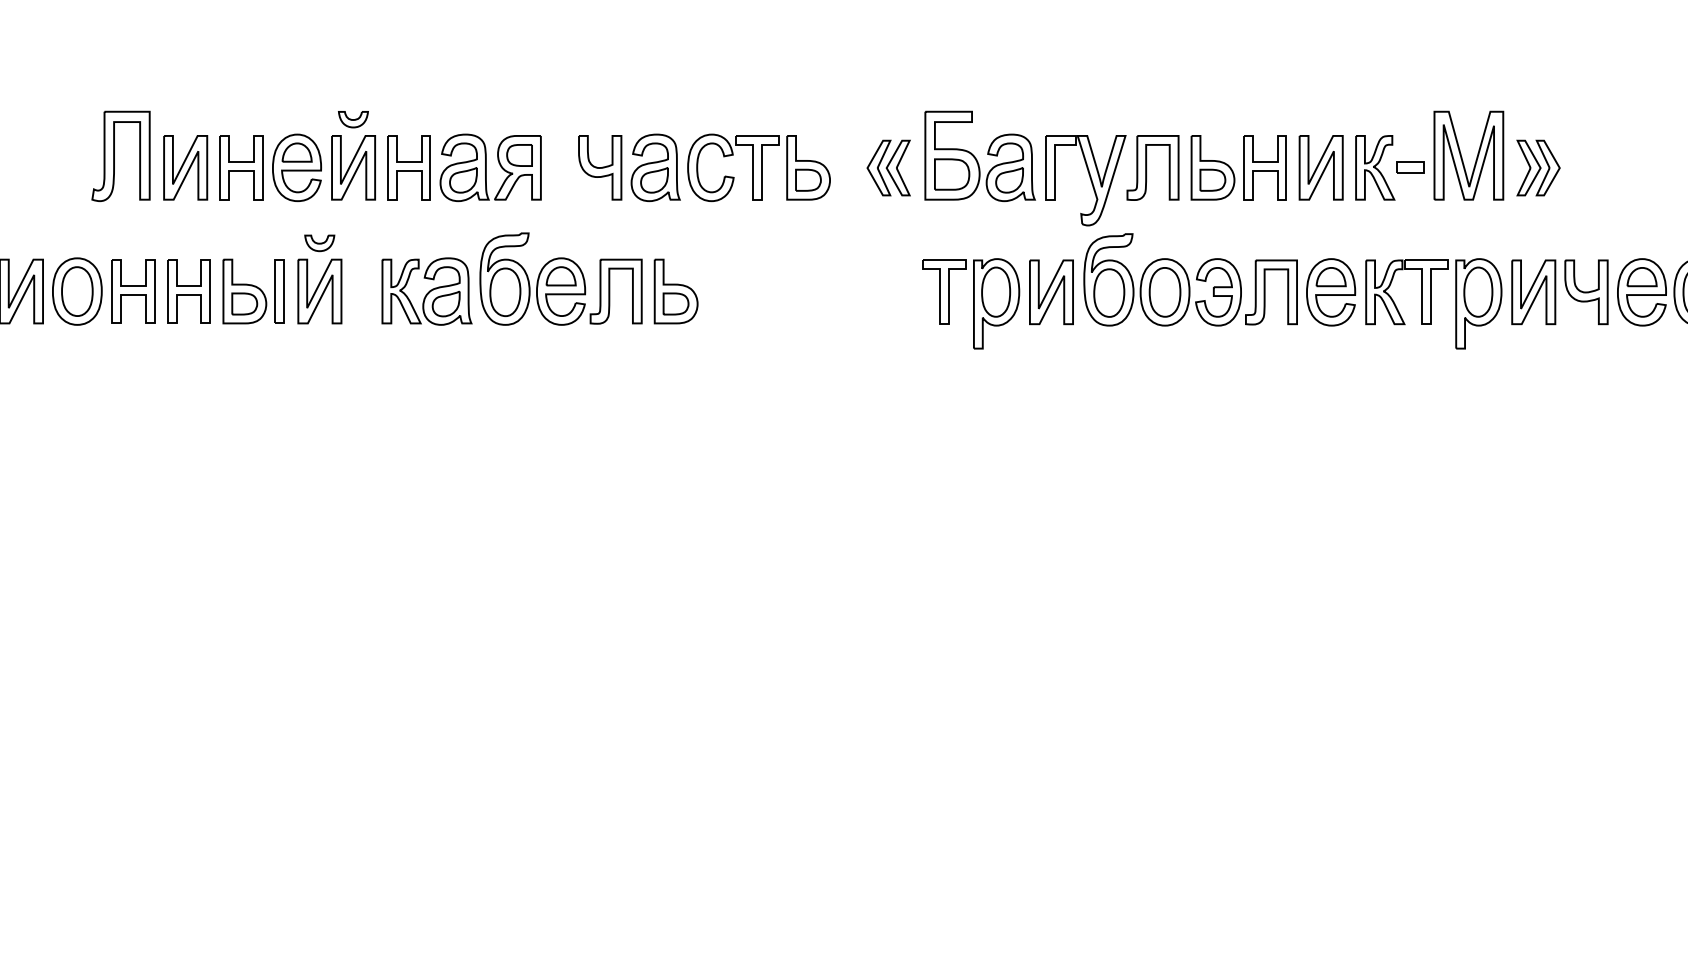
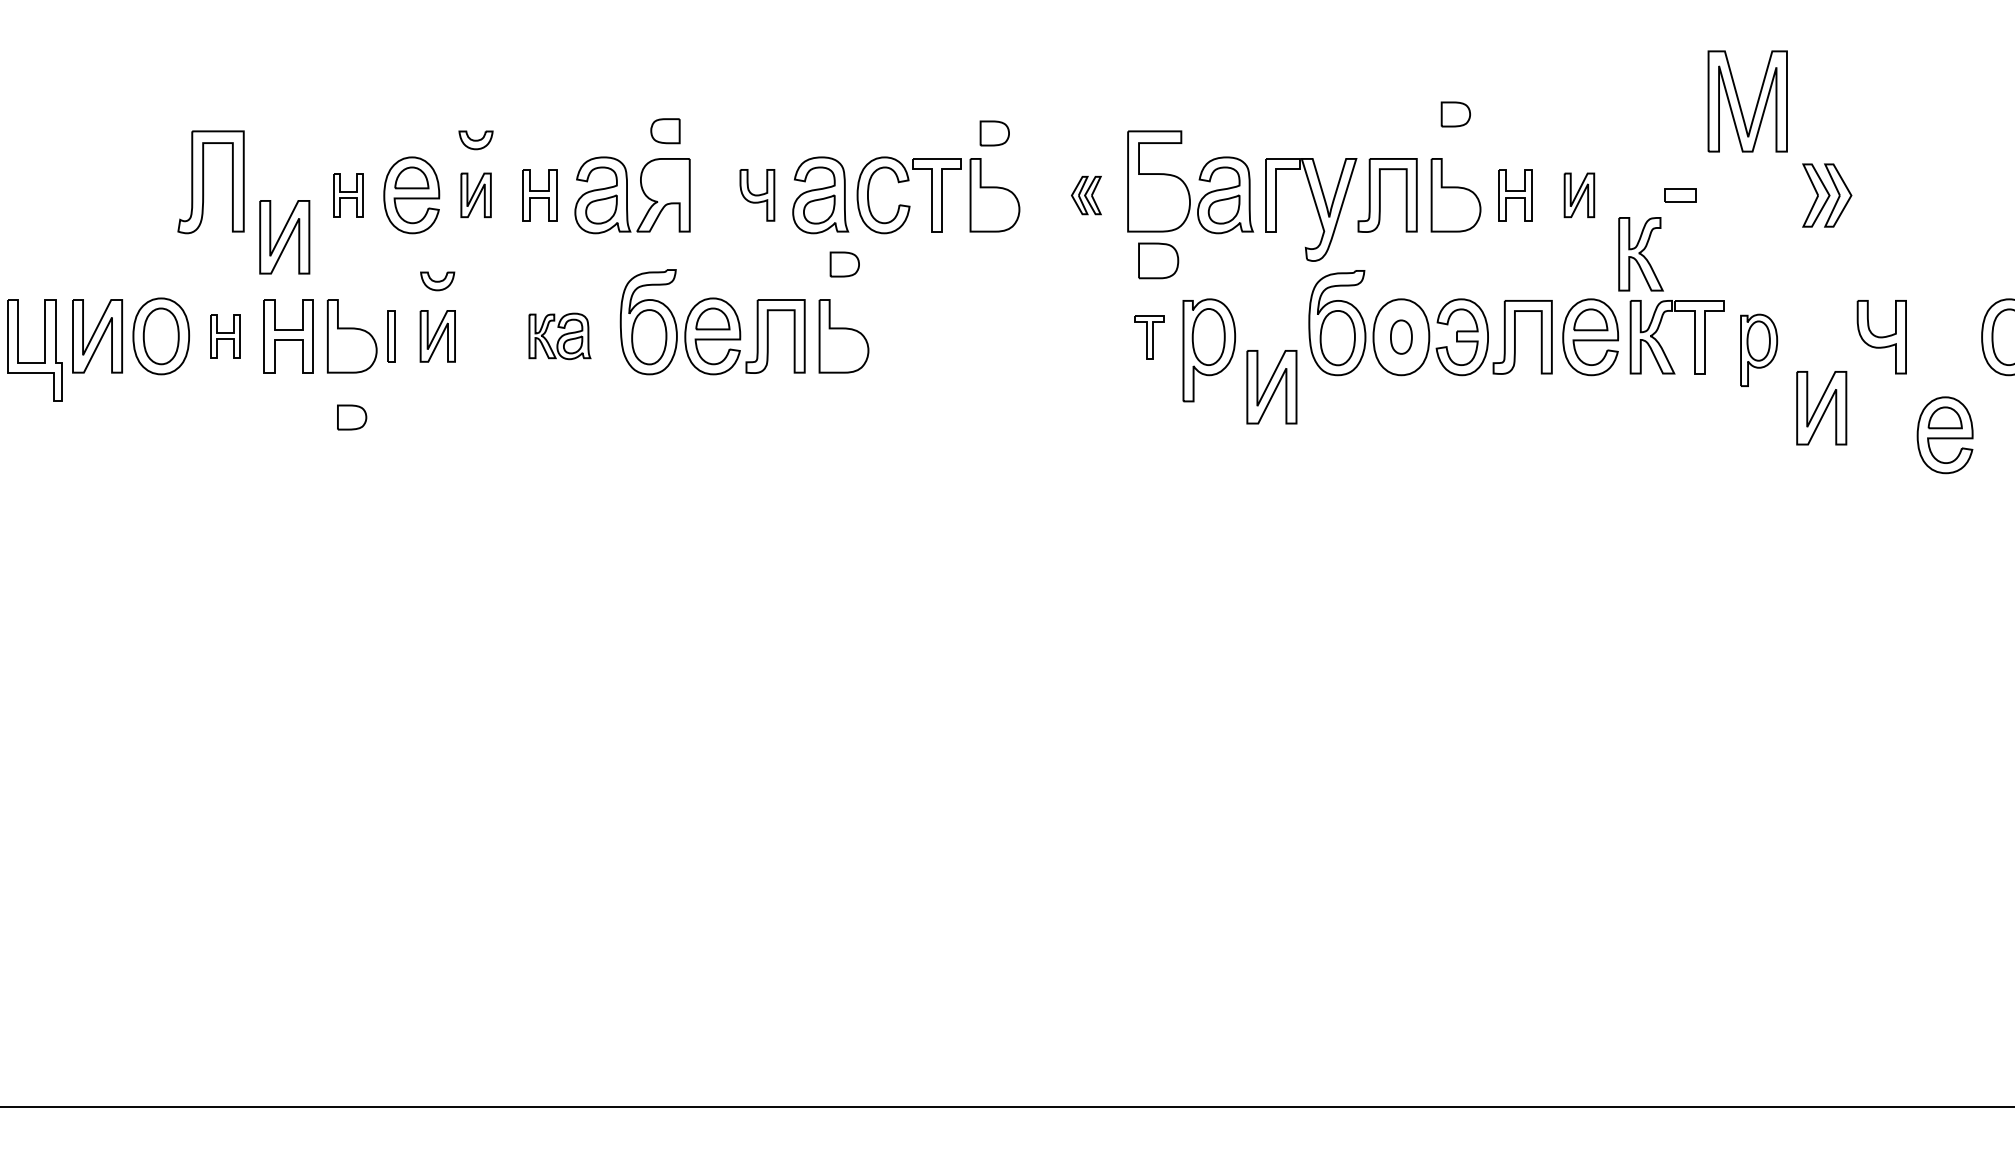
part: (519, 155) -> (665, 131), moved
part: (1462, 157) -> (1740, 103), moved
part: (185, 168) -> (284, 237), moved
part: (241, 168) -> (348, 195), size x0.6
part: (352, 168) -> (475, 195), size x0.6
part: (409, 168) -> (539, 195), size x0.7
part: (600, 168) -> (757, 195), size x0.7
part: (888, 168) -> (1086, 195), size x0.6
part: (1265, 168) -> (1515, 195), size x0.7
part: (1321, 168) -> (1579, 195), size x0.6
part: (1374, 168) -> (1640, 254), moved
part: (952, 174) -> (1158, 260), moved
part: (808, 180) -> (994, 133), moved
part: (1212, 180) -> (1455, 114), moved
part: (132, 291) -> (224, 336), size x0.6
part: (279, 291) -> (391, 336), size x0.7
part: (319, 291) -> (437, 336), size x0.7
part: (426, 291) -> (559, 336), size x0.6
part: (1165, 291) -> (1401, 336), size x0.6
part: (944, 292) -> (1149, 337), size x0.6
part: (1051, 292) -> (1271, 387), moved
part: (1533, 292) -> (1821, 408), moved
part: (1641, 292) -> (1944, 435), moved
part: (245, 303) -> (352, 417), moved
part: (675, 303) -> (844, 264), moved
part: (1478, 303) -> (1758, 350), size x0.7

